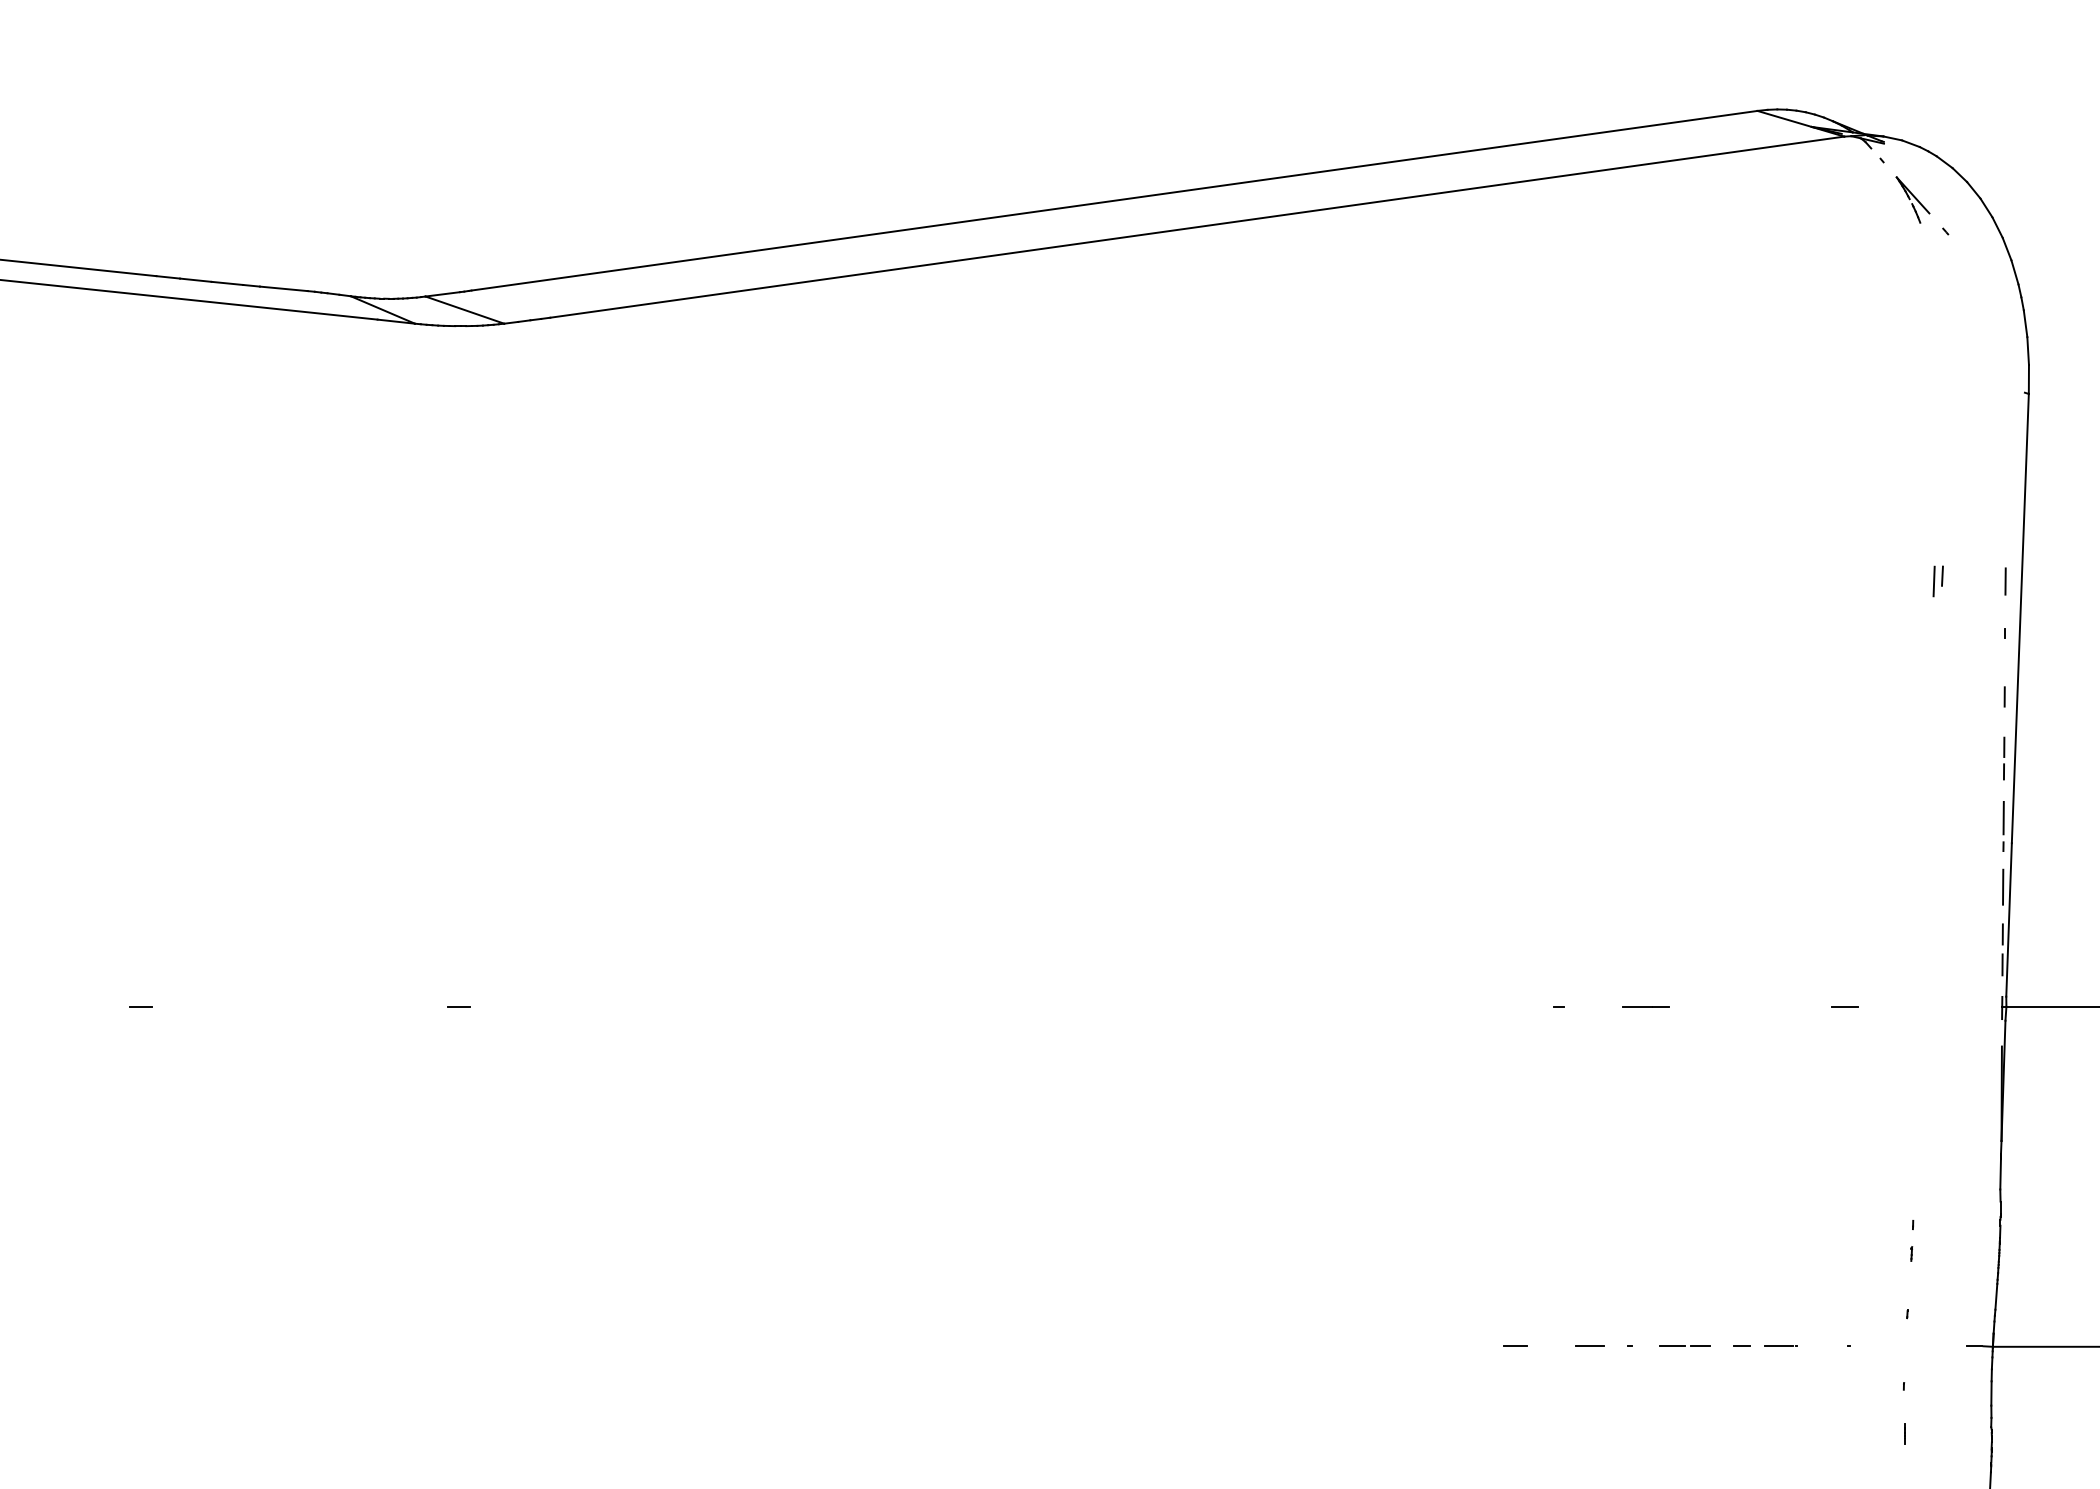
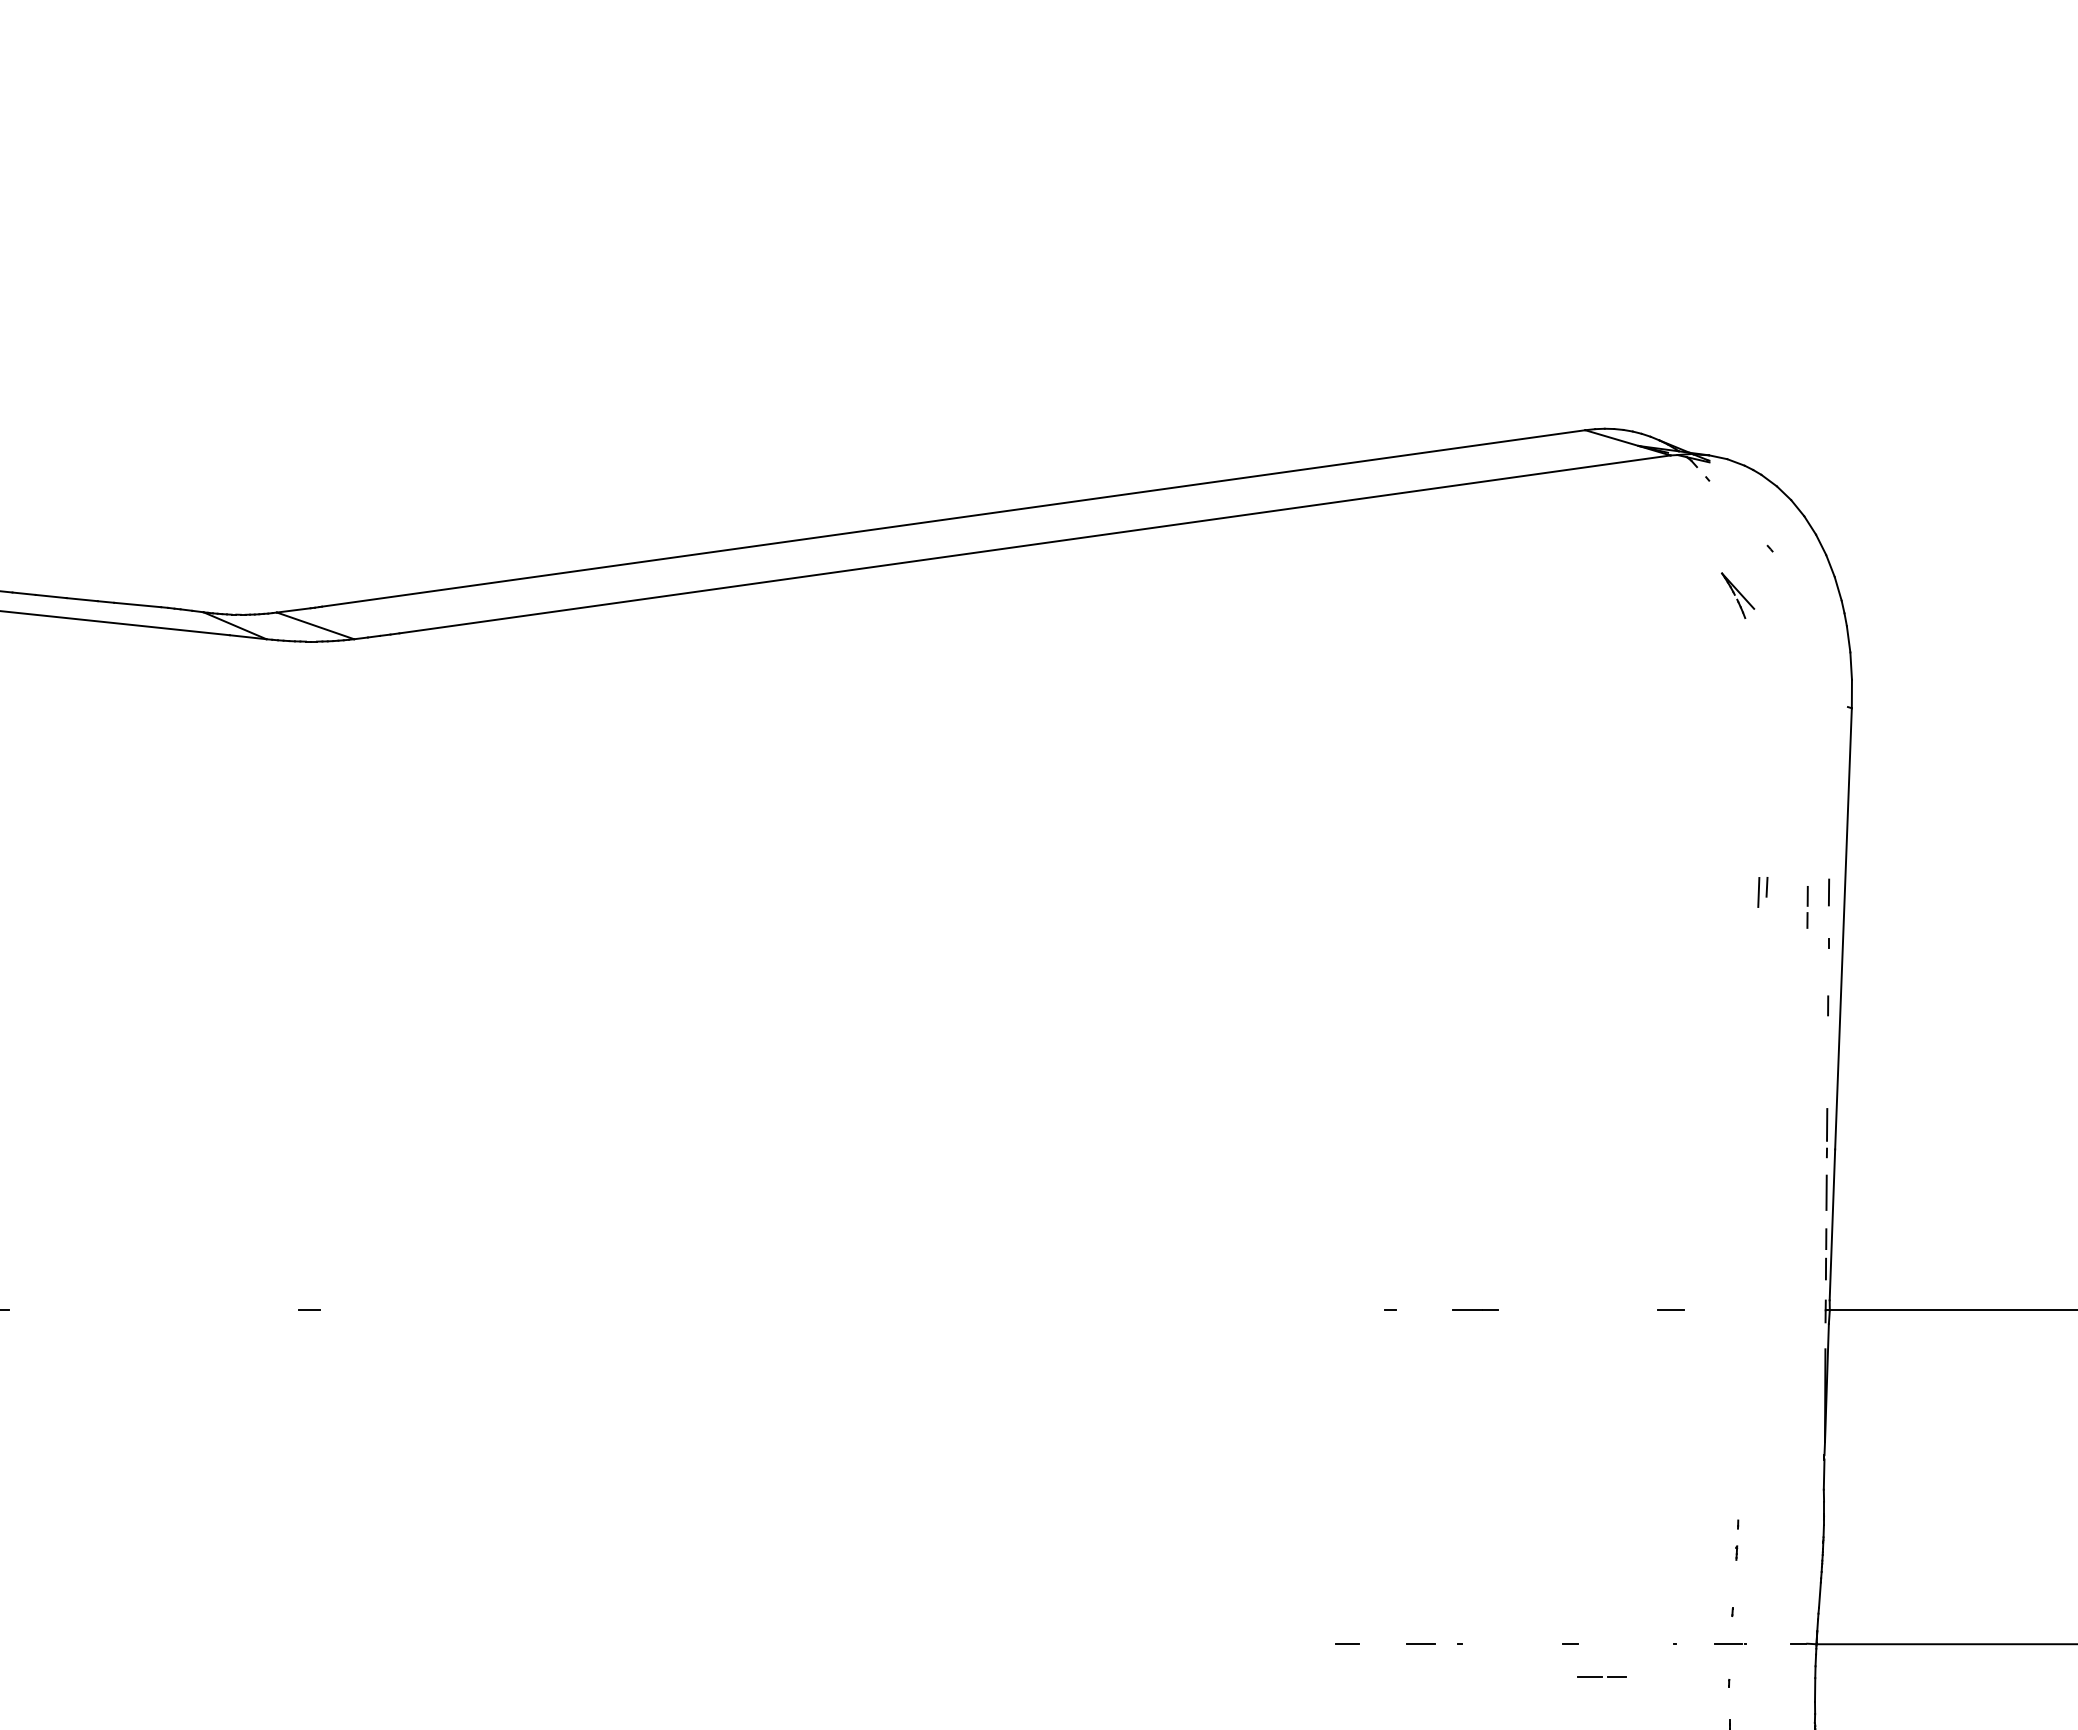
part: (1913, 199) -> (1738, 595), moved
line: (2004, 757) -> (1807, 906), moved
line: (1684, 1346) -> (1601, 1676), moved
line: (1781, 1346) -> (1730, 1643), moved

